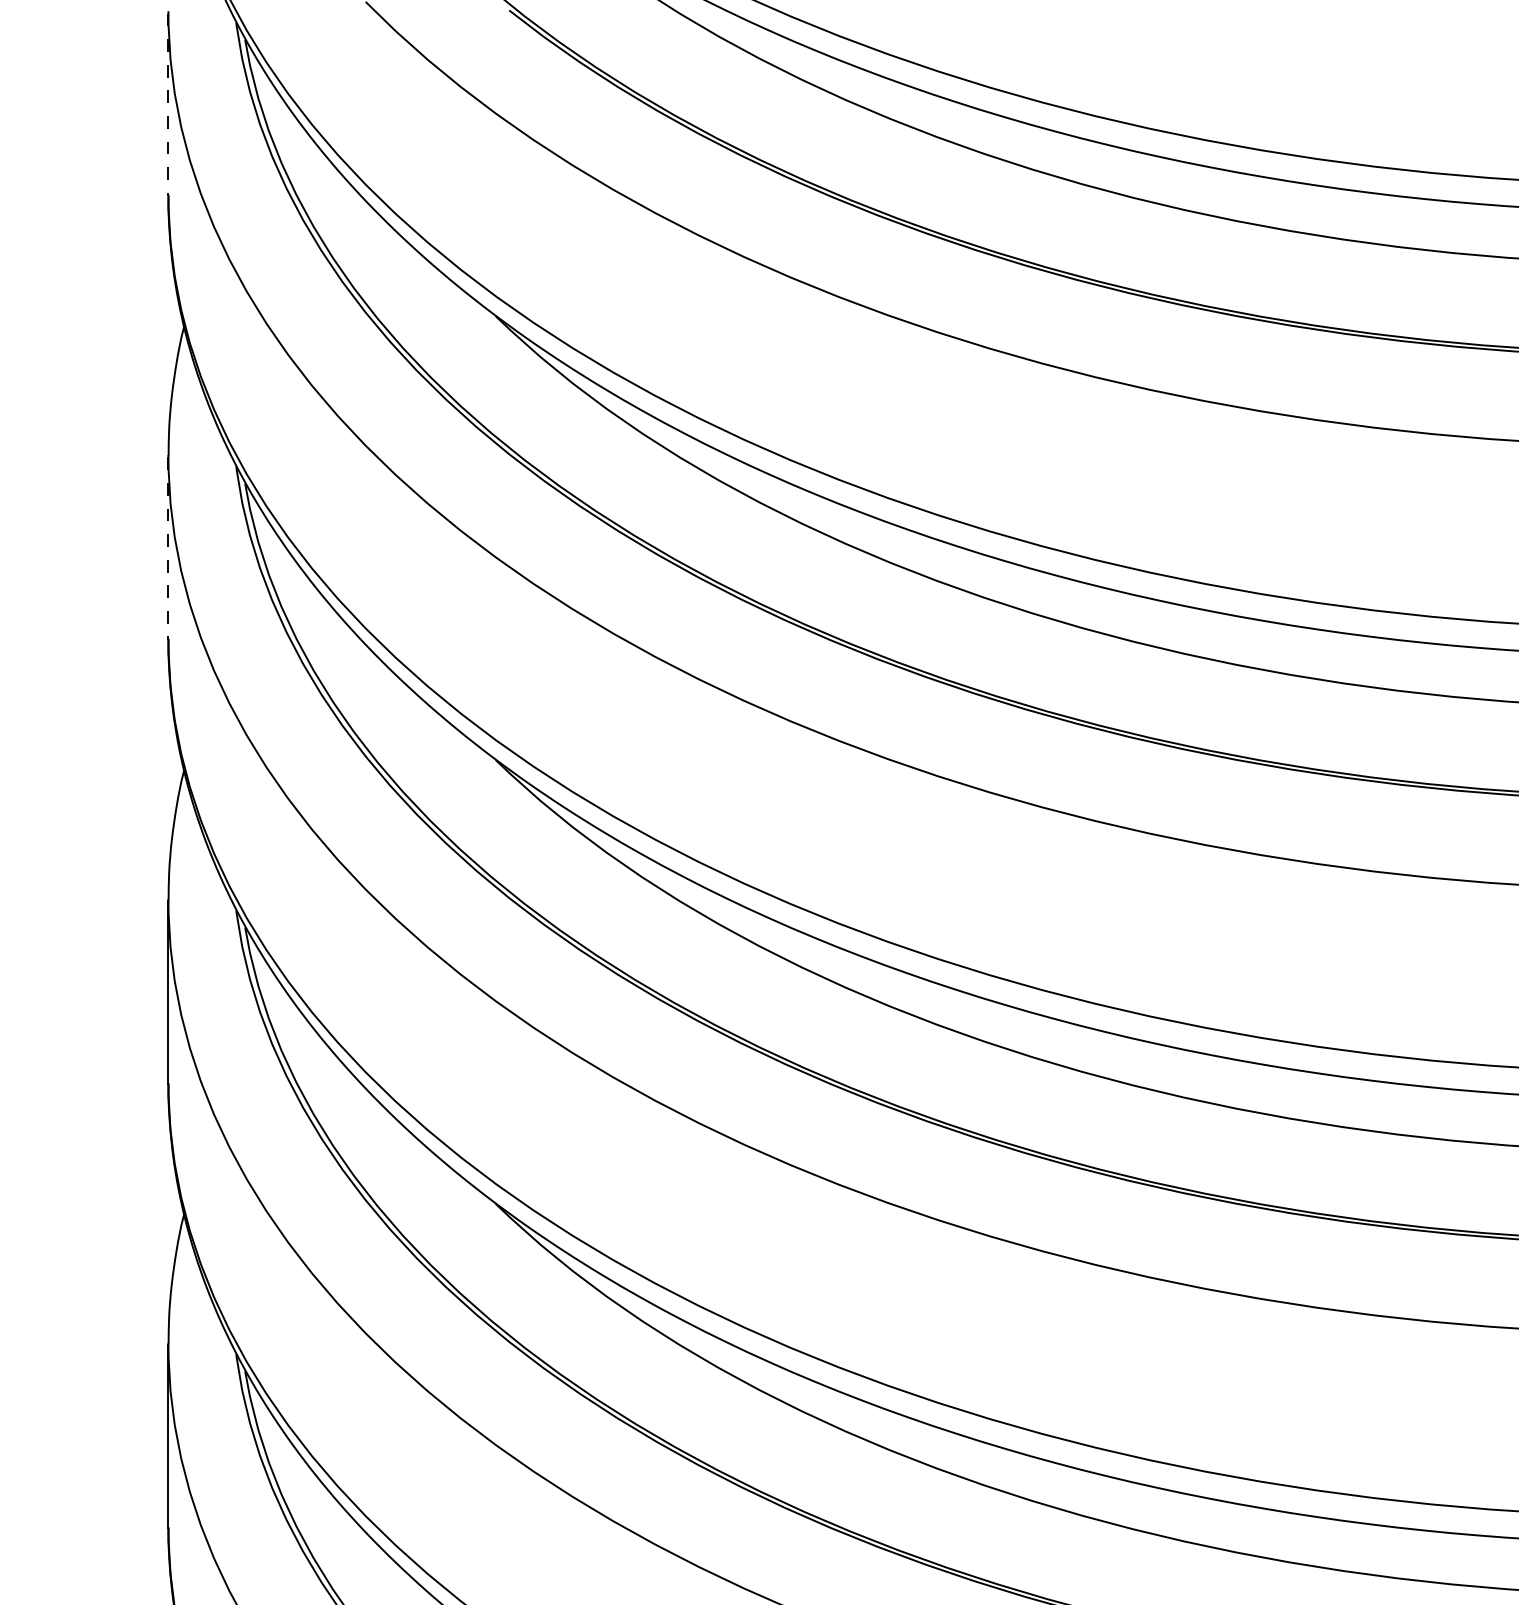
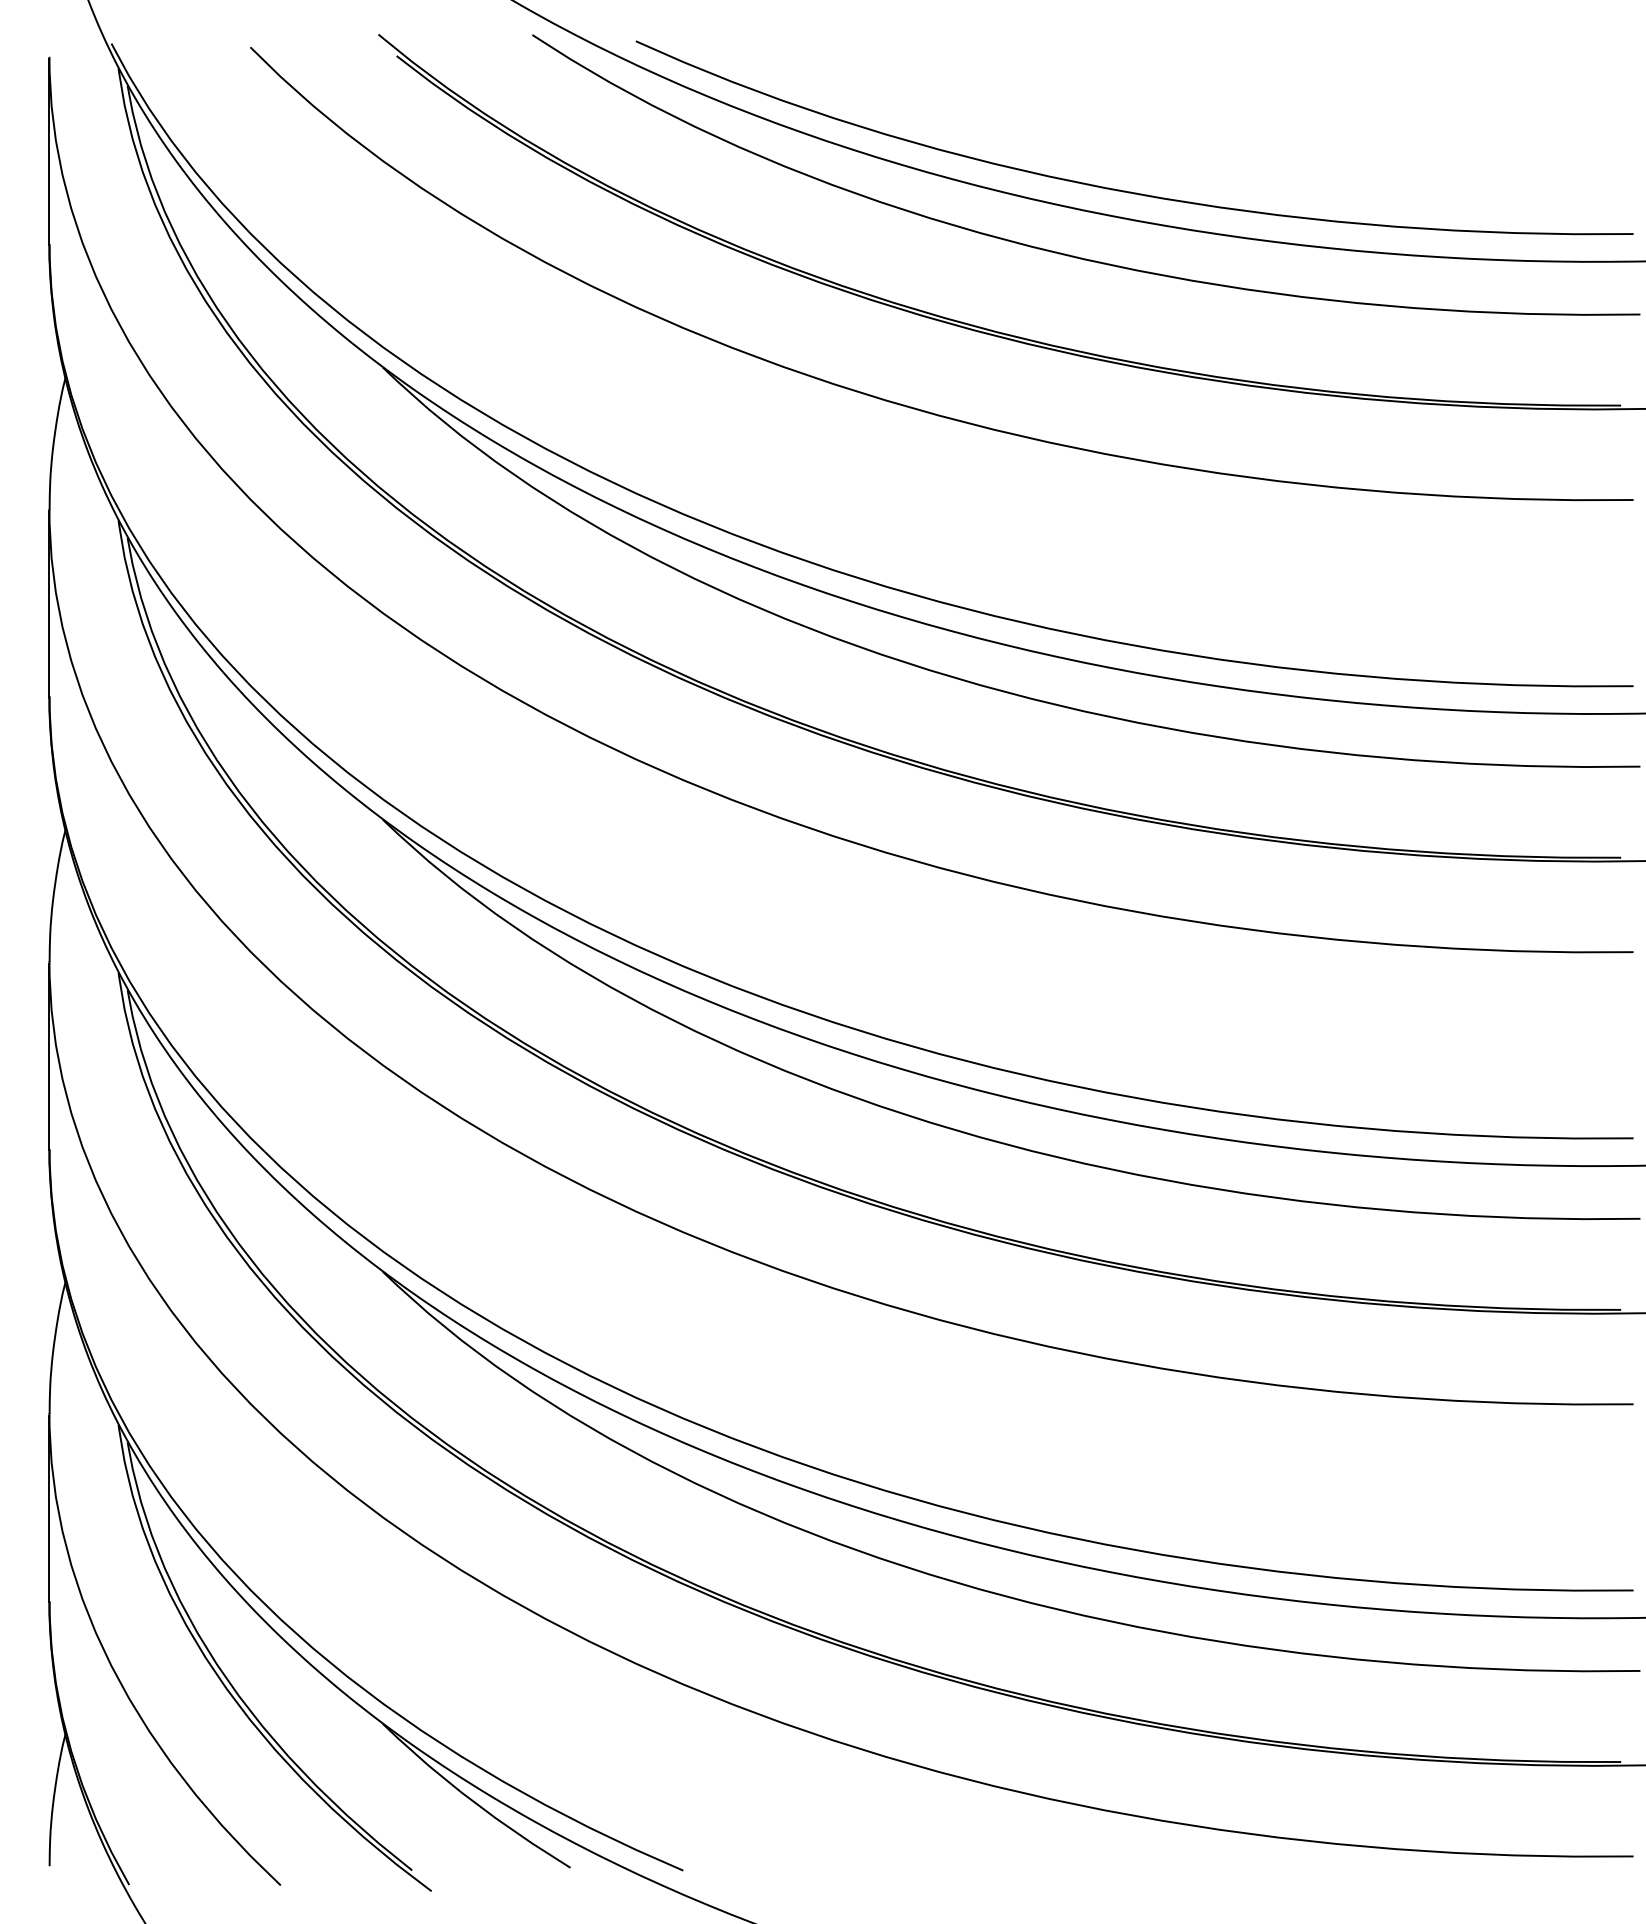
line: (168, 105) -> (49, 152), dashed -> solid
line: (168, 548) -> (49, 604), dashed -> solid

